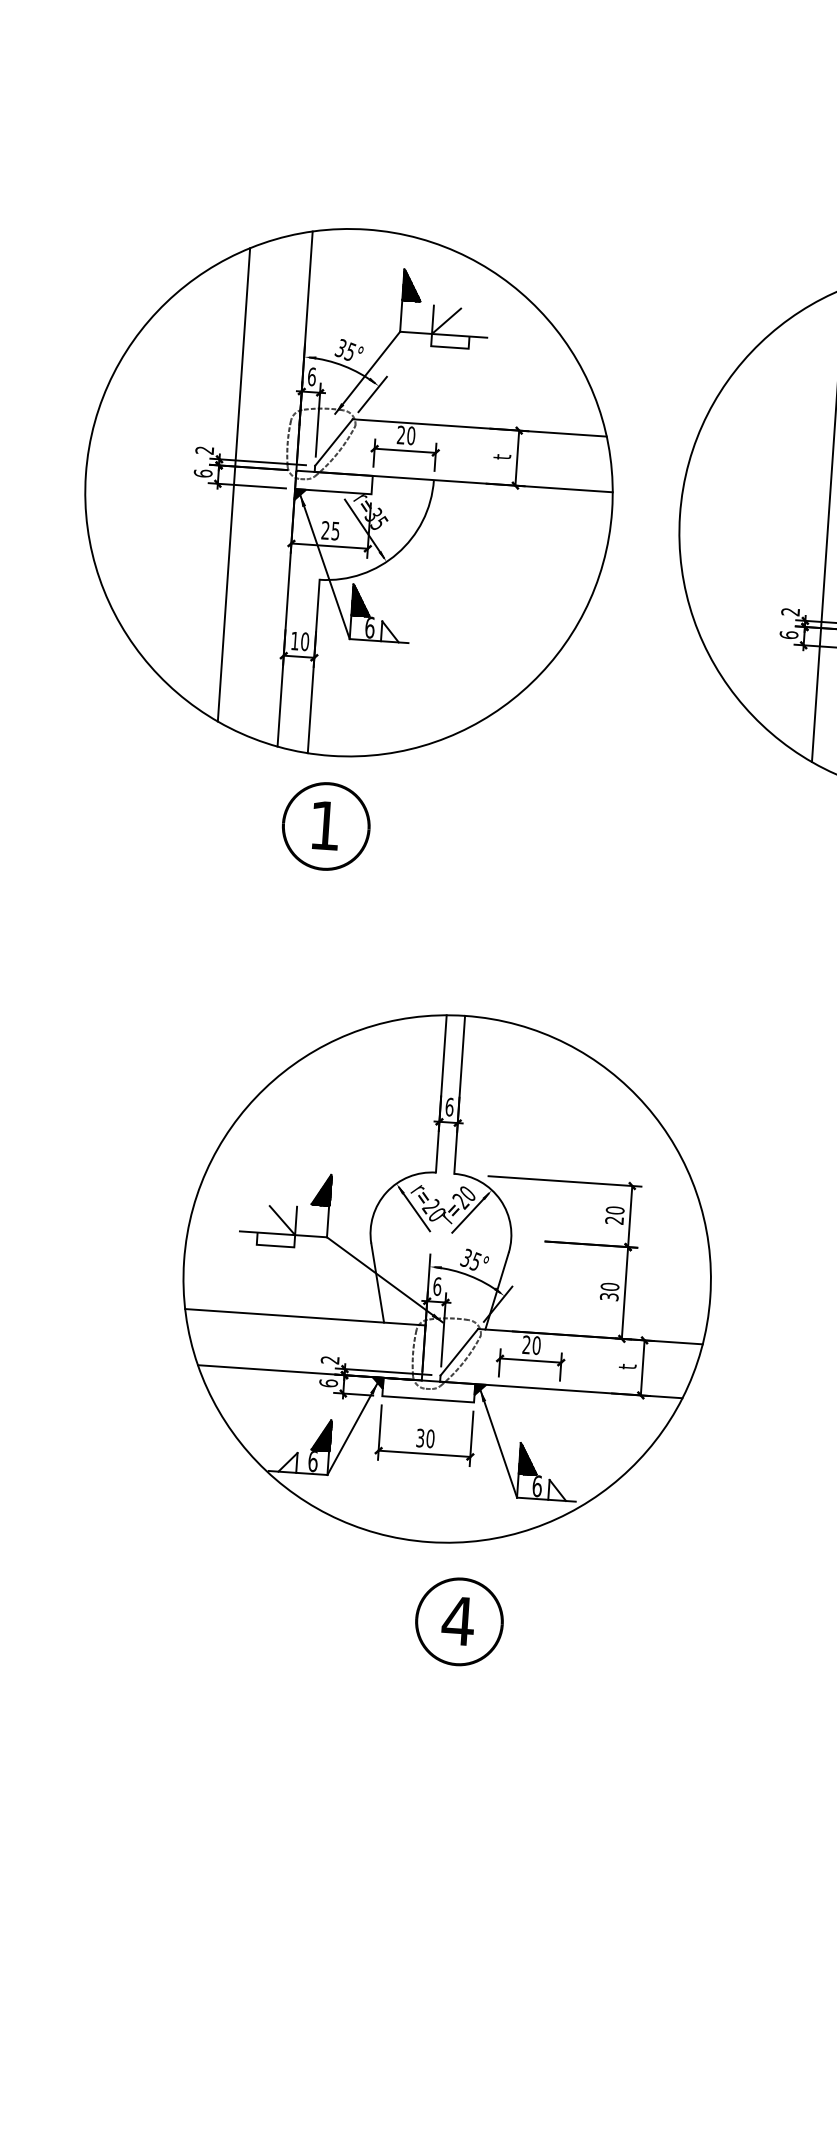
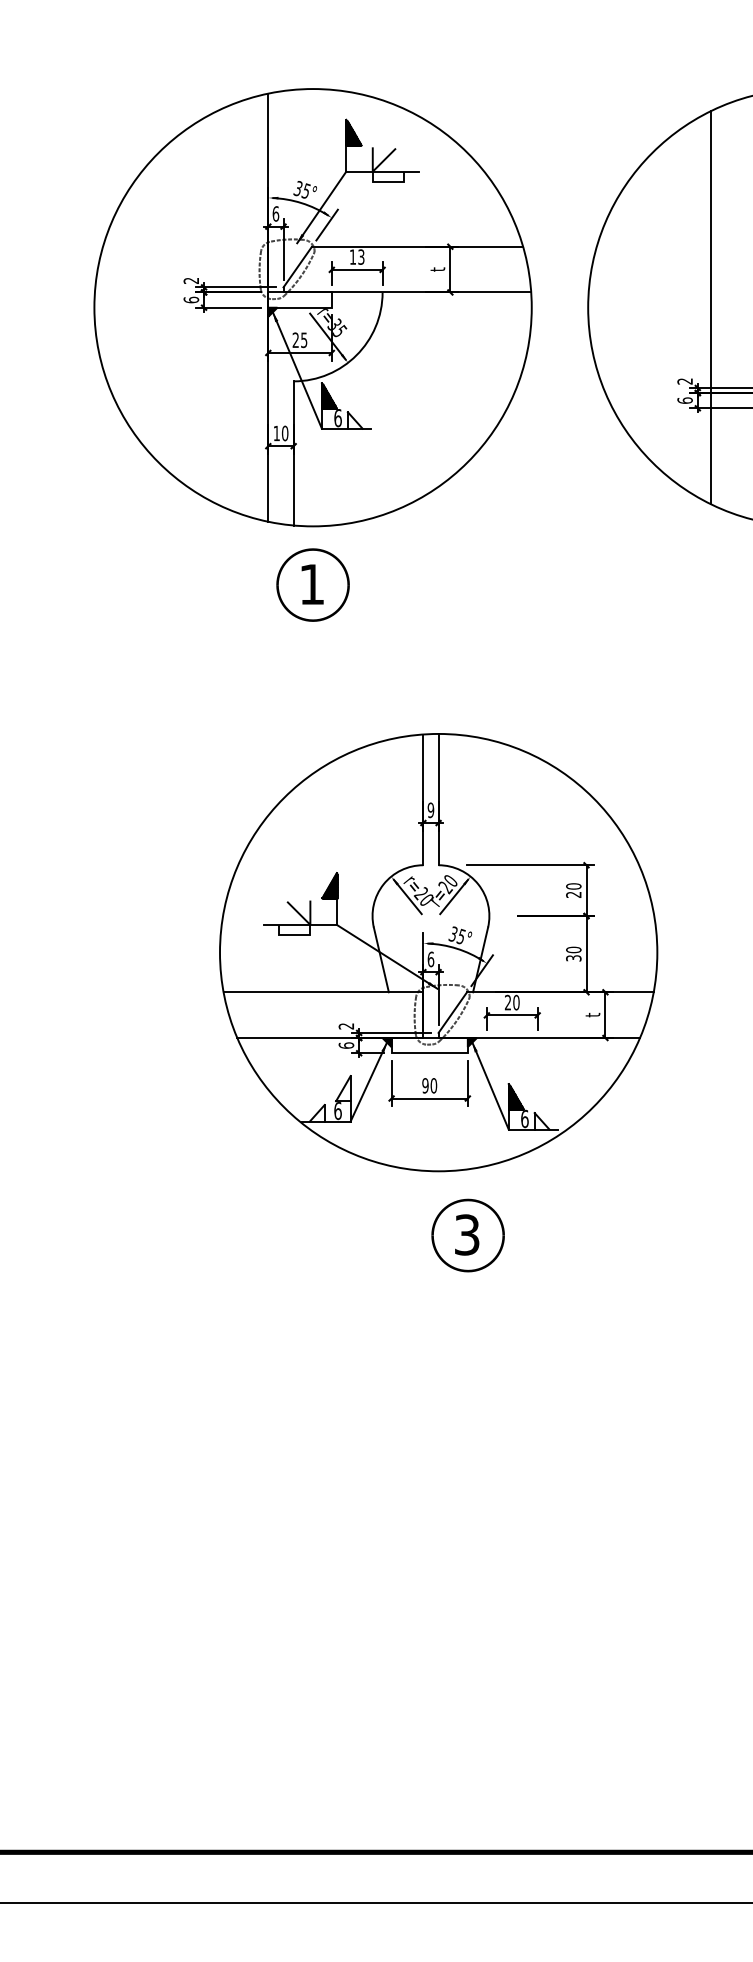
text: (405, 434) -> (356, 256), 20 -> 13
line: (234, 484) -> (217, 307), removed
text: (449, 1107) -> (430, 810), 6 -> 9
hatch: (321, 1434) -> (343, 1088), removed
text: (420, 1437) -> (425, 1085), 30 -> 90
text: (457, 1620) -> (466, 1234), 4 -> 3

